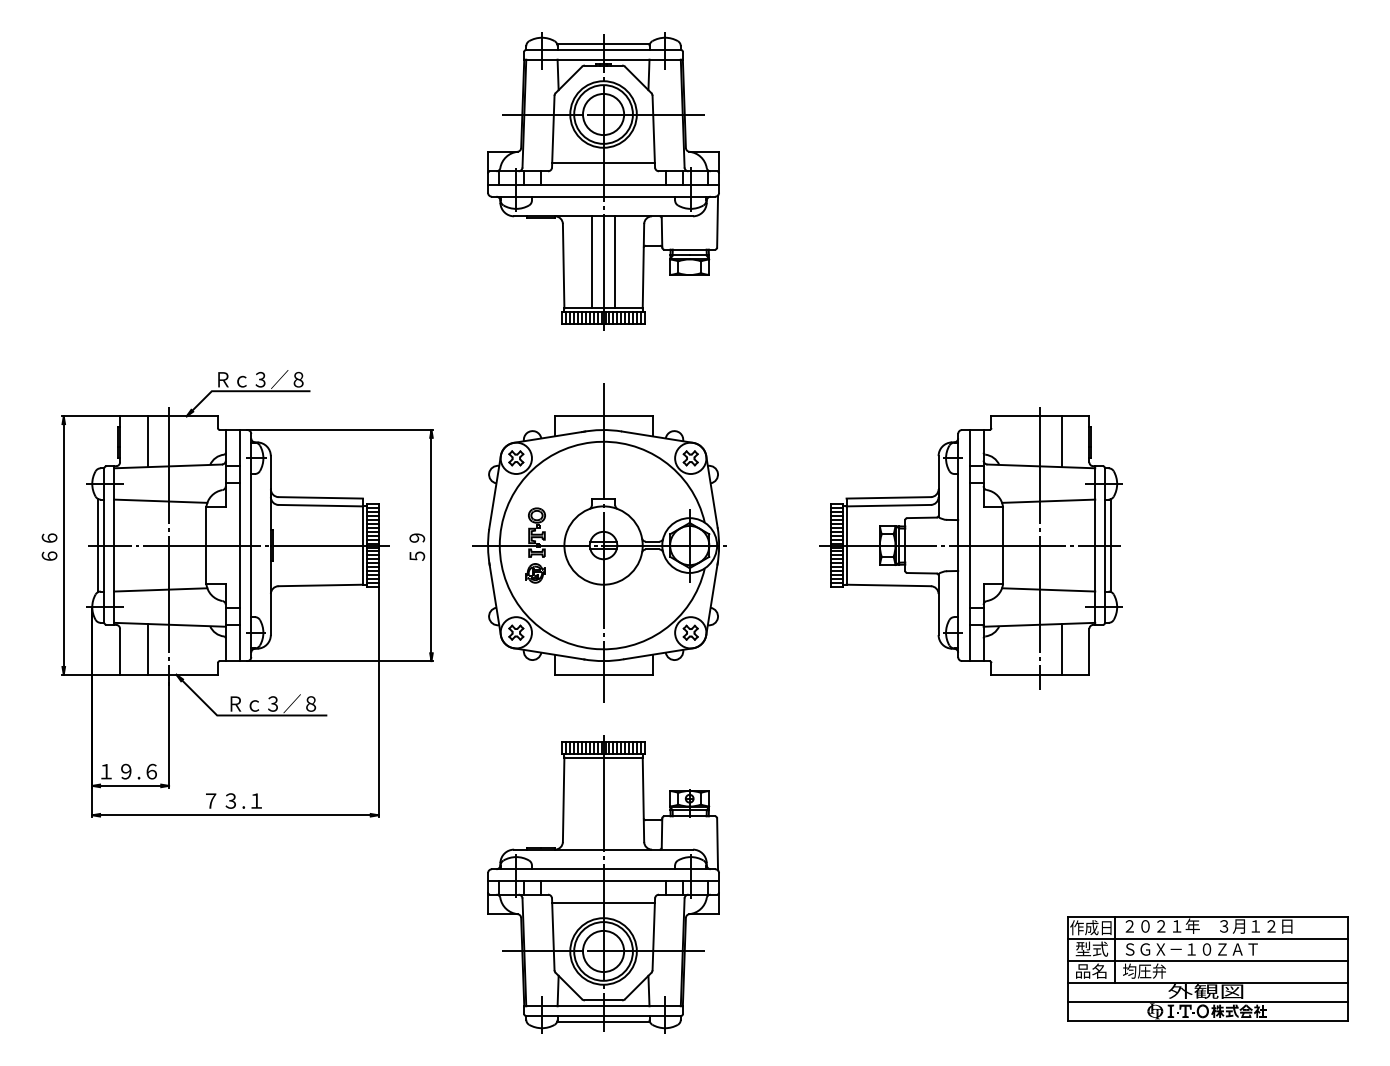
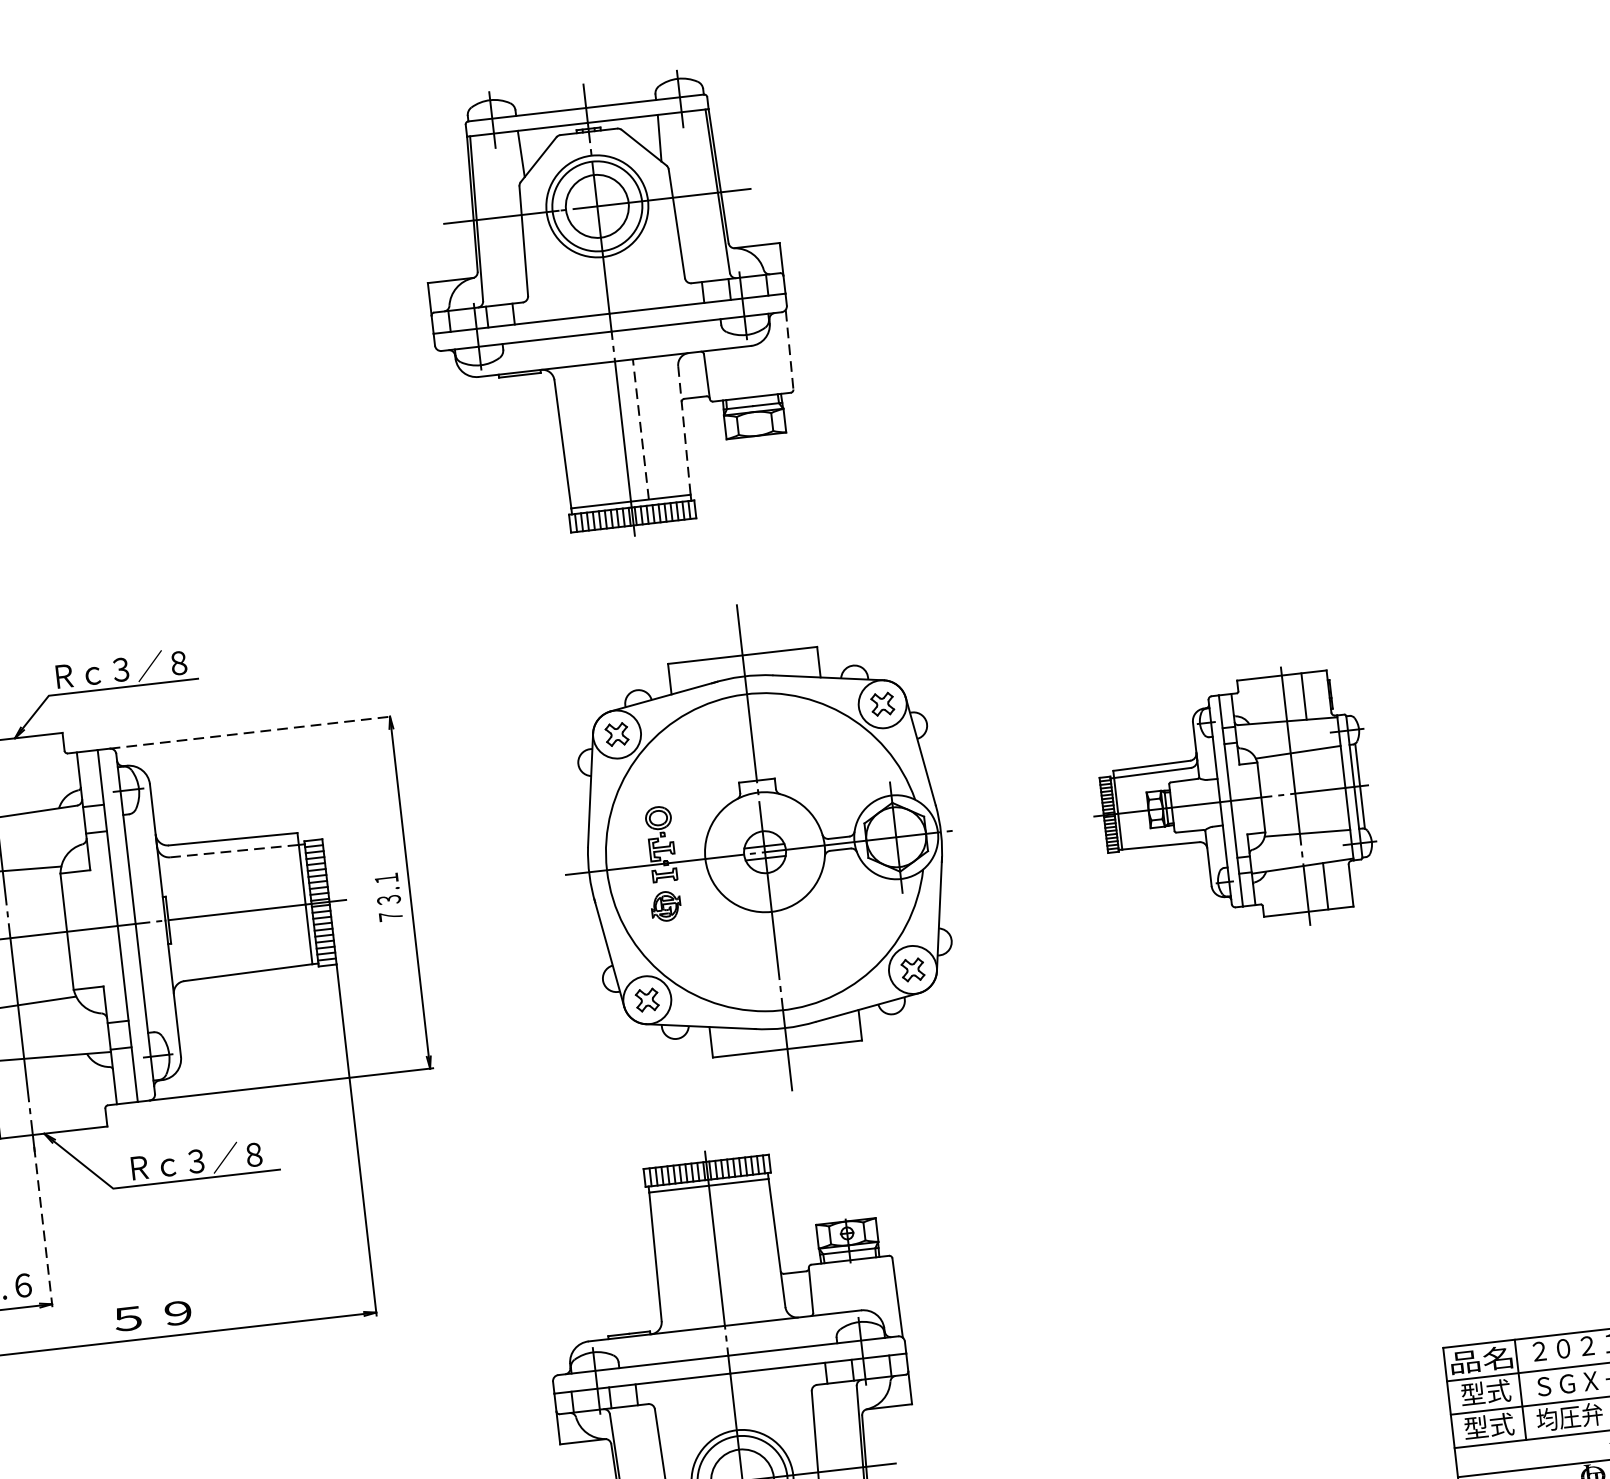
line: (603, 43) -> (584, 98), removed
line: (603, 163) -> (605, 281), removed
line: (717, 221) -> (789, 349), solid -> dashed
line: (615, 261) -> (641, 428), solid -> dashed
line: (591, 262) -> (604, 433), removed
line: (643, 266) -> (684, 430), solid -> dashed
line: (340, 430) -> (251, 733), solid -> dashed
line: (321, 505) -> (235, 850), solid -> dashed
part: (599, 542) -> (758, 848), moved
text: (417, 546) -> (388, 896), ５９ -> ７３.１
part: (970, 548) -> (1231, 803), size x0.6
line: (169, 735) -> (44, 1227), solid -> dashed
text: (233, 800) -> (152, 1315), ７３.１ -> ５９
line: (603, 902) -> (733, 1406), removed
text: (1090, 927) -> (1479, 1359), 作成日 -> 品名
text: (1091, 970) -> (1488, 1425), 品名 -> 型式

